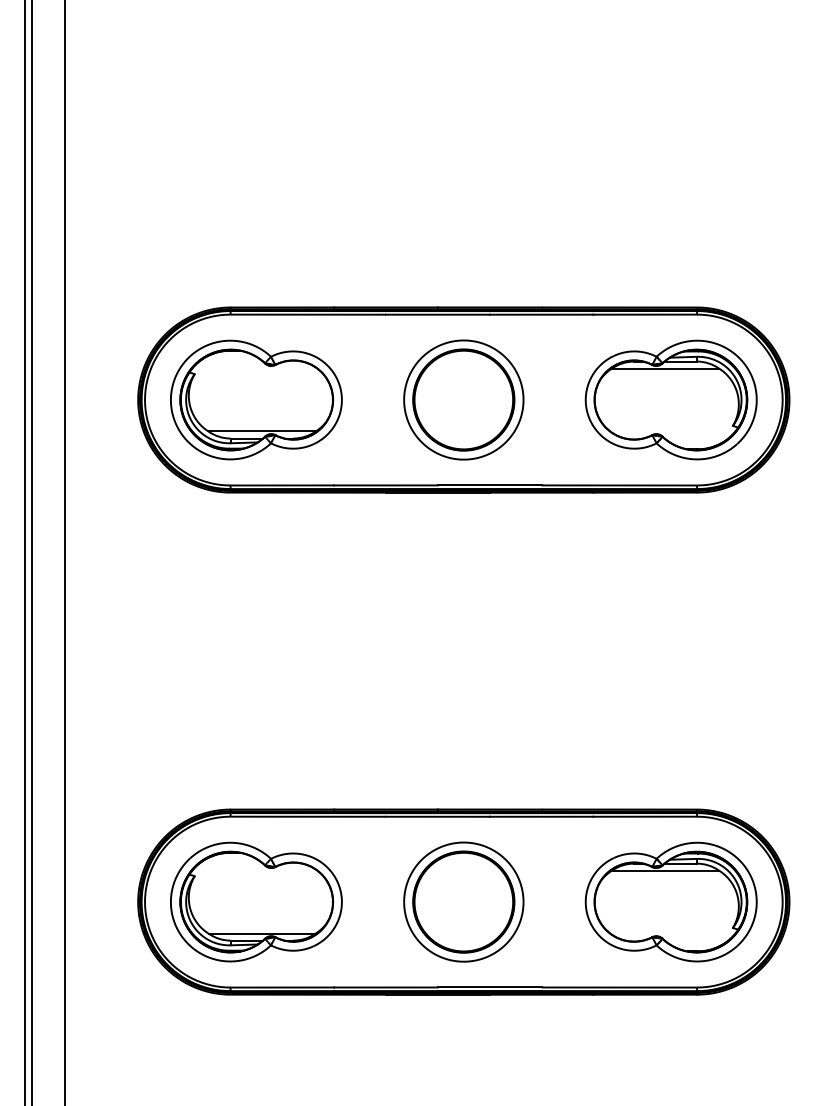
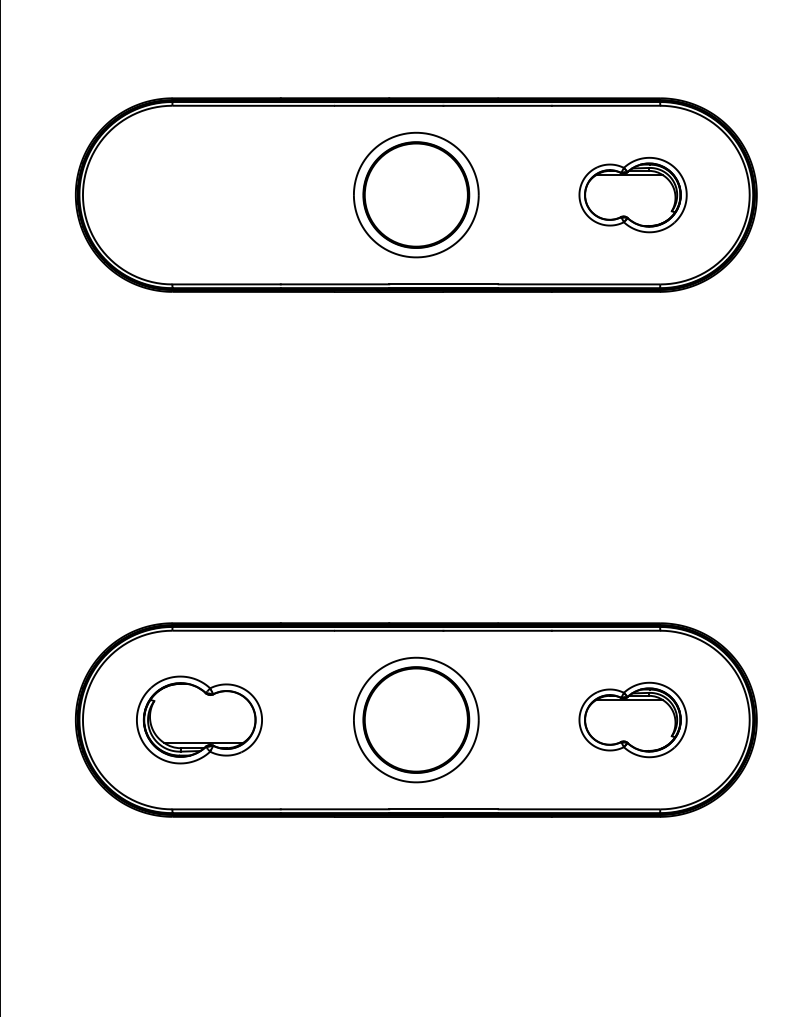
part: (256, 399) -> (199, 194), removed
part: (670, 399) -> (632, 194), size x0.6
part: (256, 901) -> (199, 719), size x0.7
part: (670, 901) -> (632, 719), size x0.6

